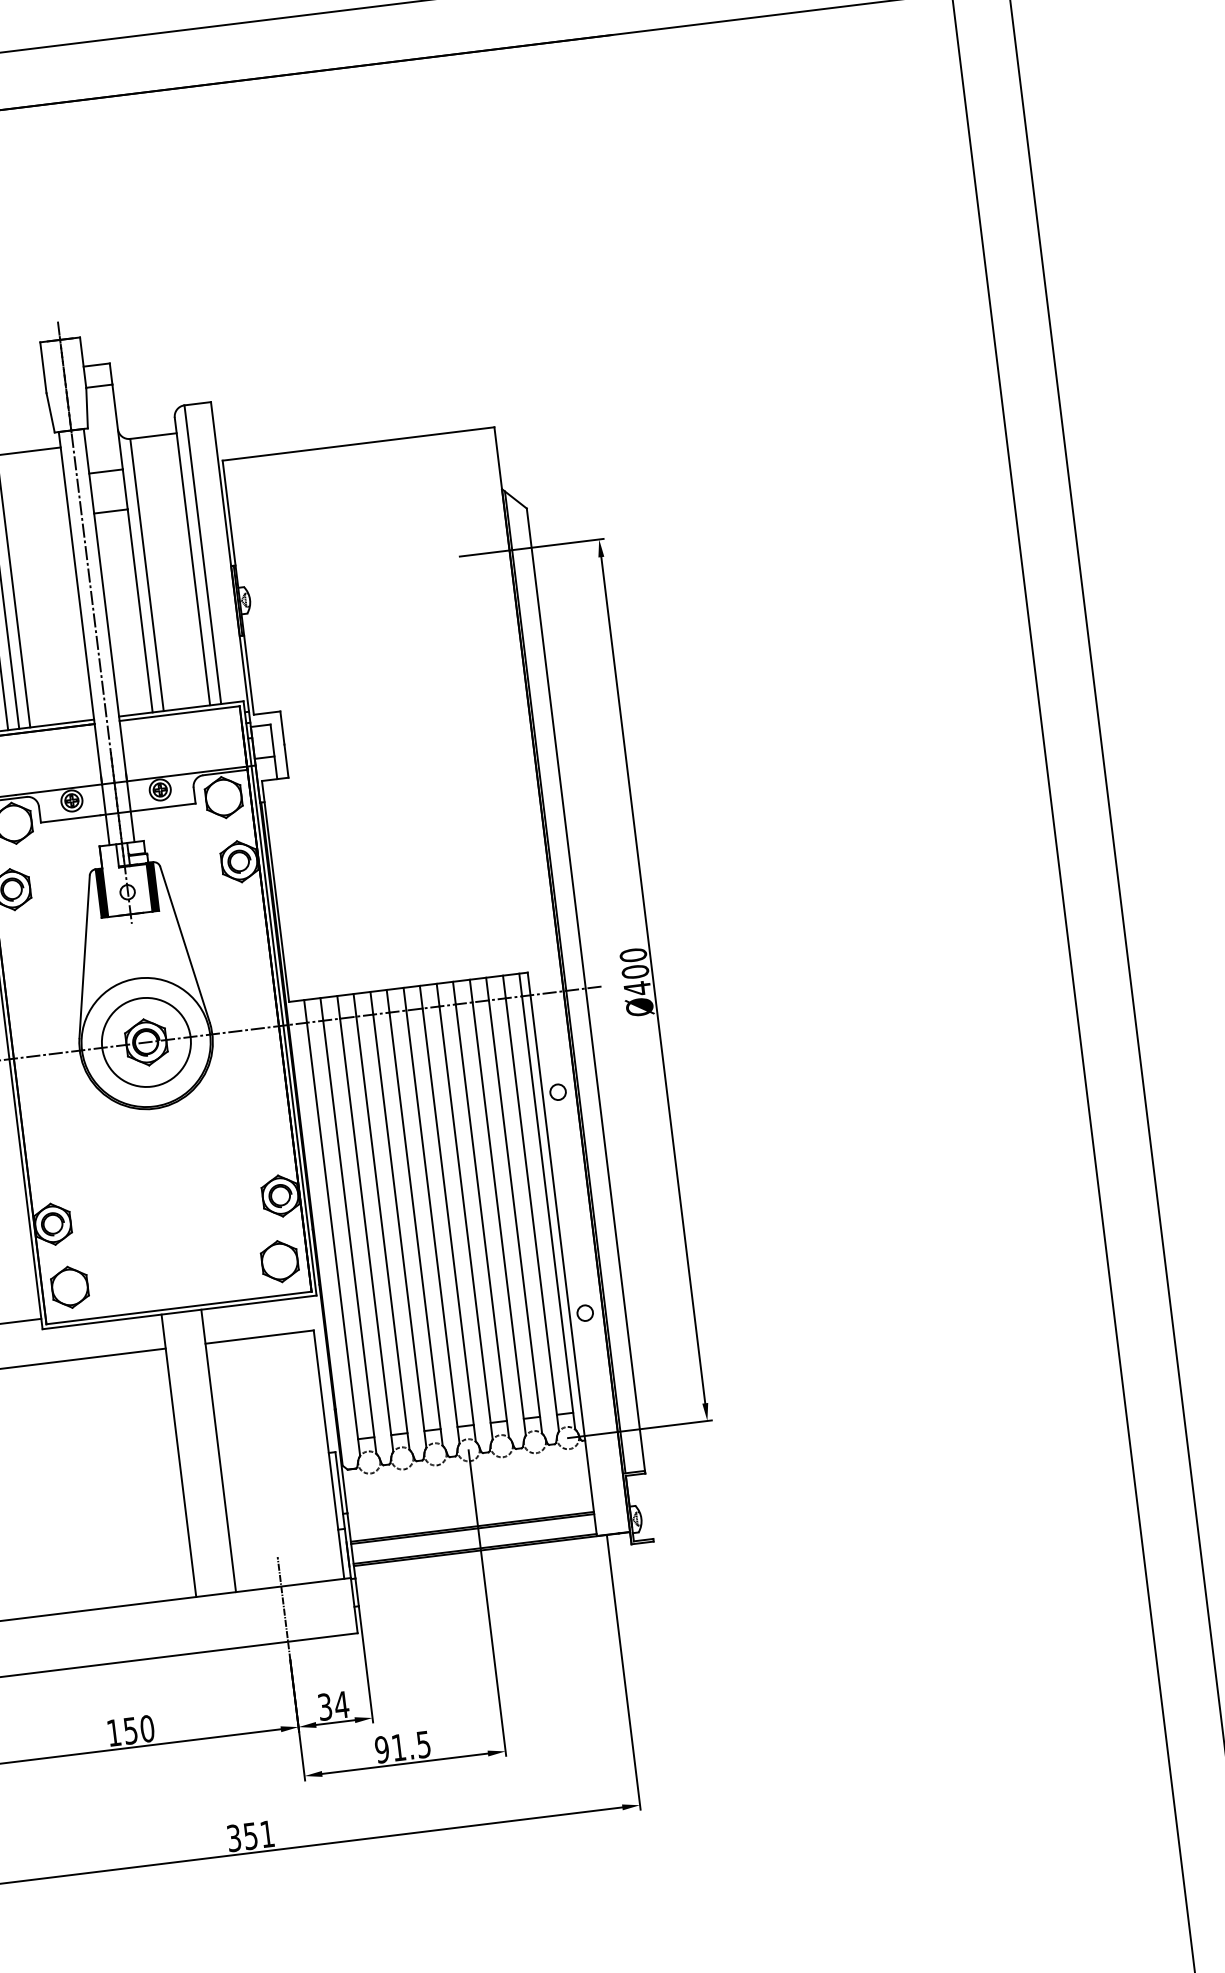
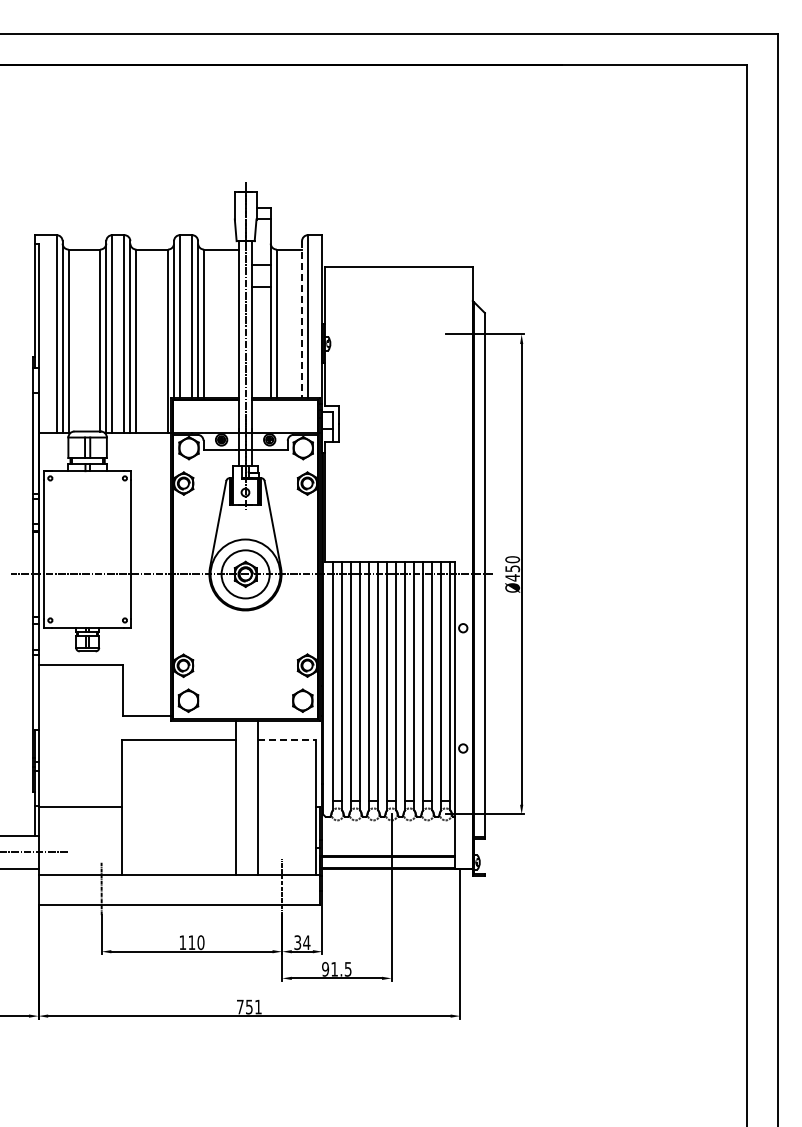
line: (193, 561) -> (302, 319), solid -> dashed
text: (635, 971) -> (512, 568), Ø400 -> Ø450
line: (260, 1336) -> (287, 739), solid -> dashed
text: (129, 1730) -> (191, 942), 150 -> 110
text: (232, 1837) -> (239, 1006), 351 -> 751

